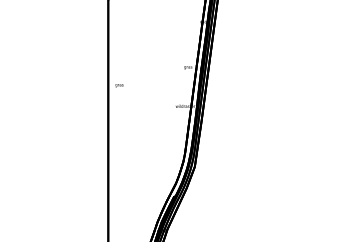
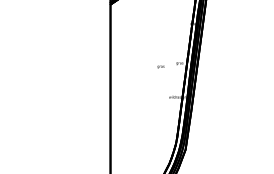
text: (119, 85) -> (161, 66), moved

